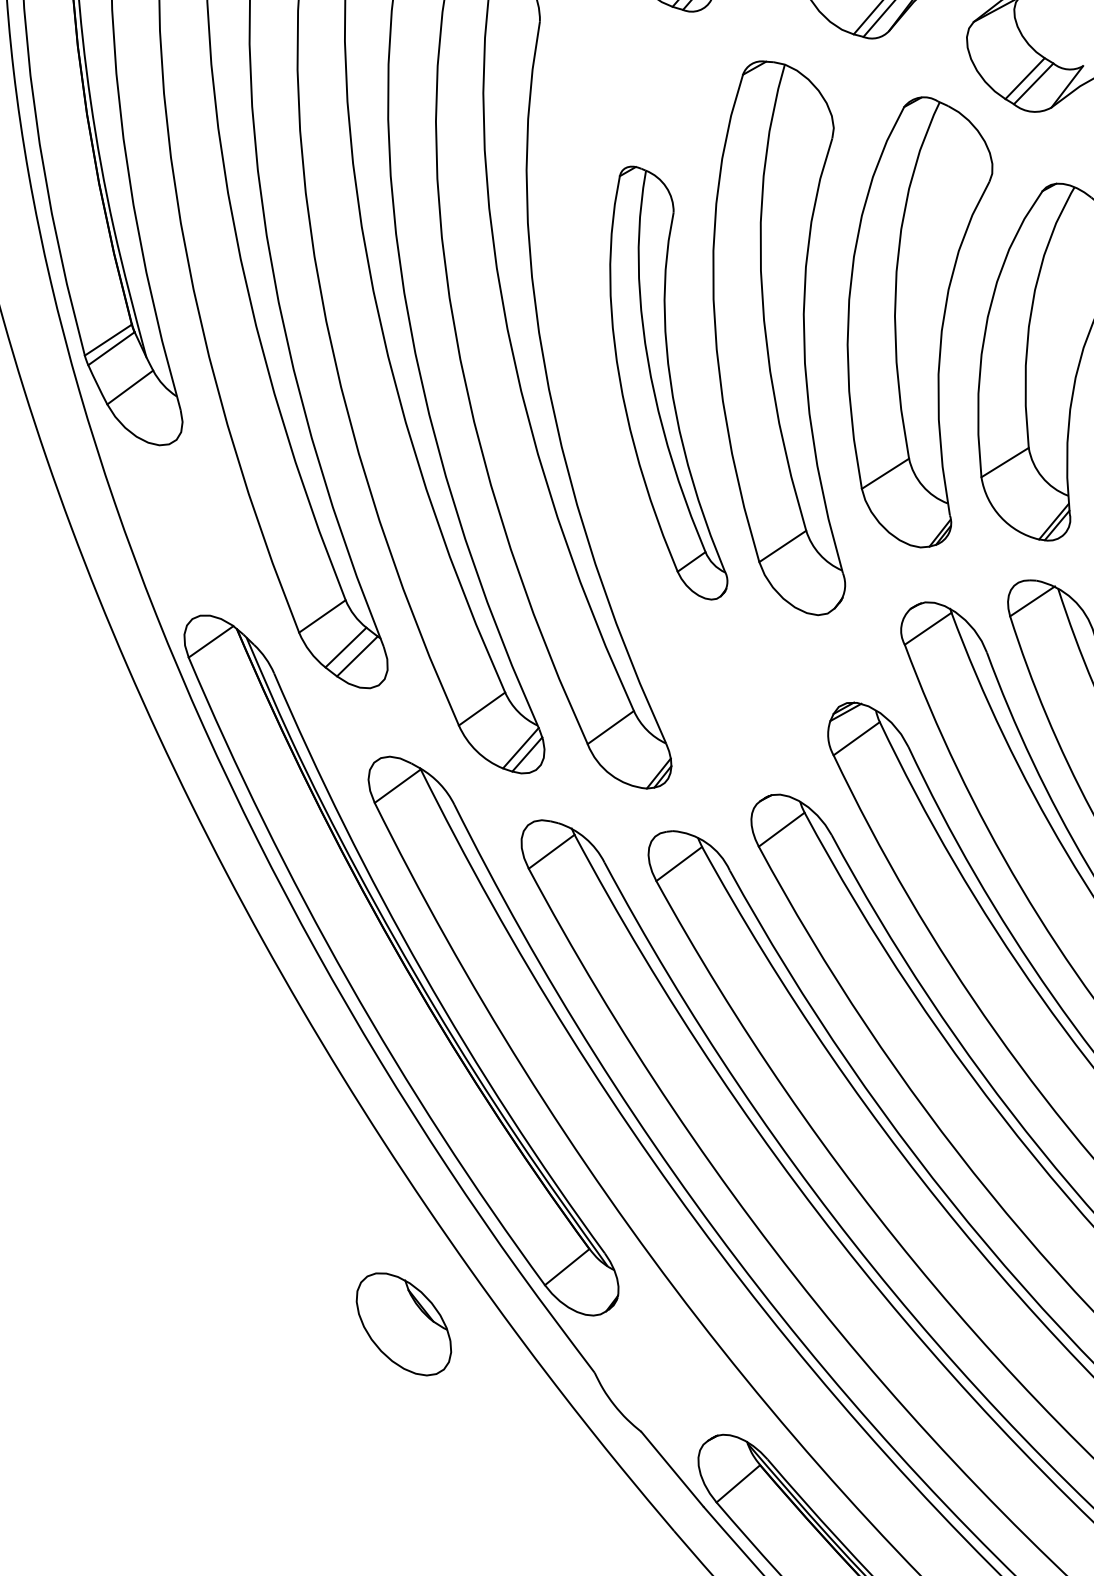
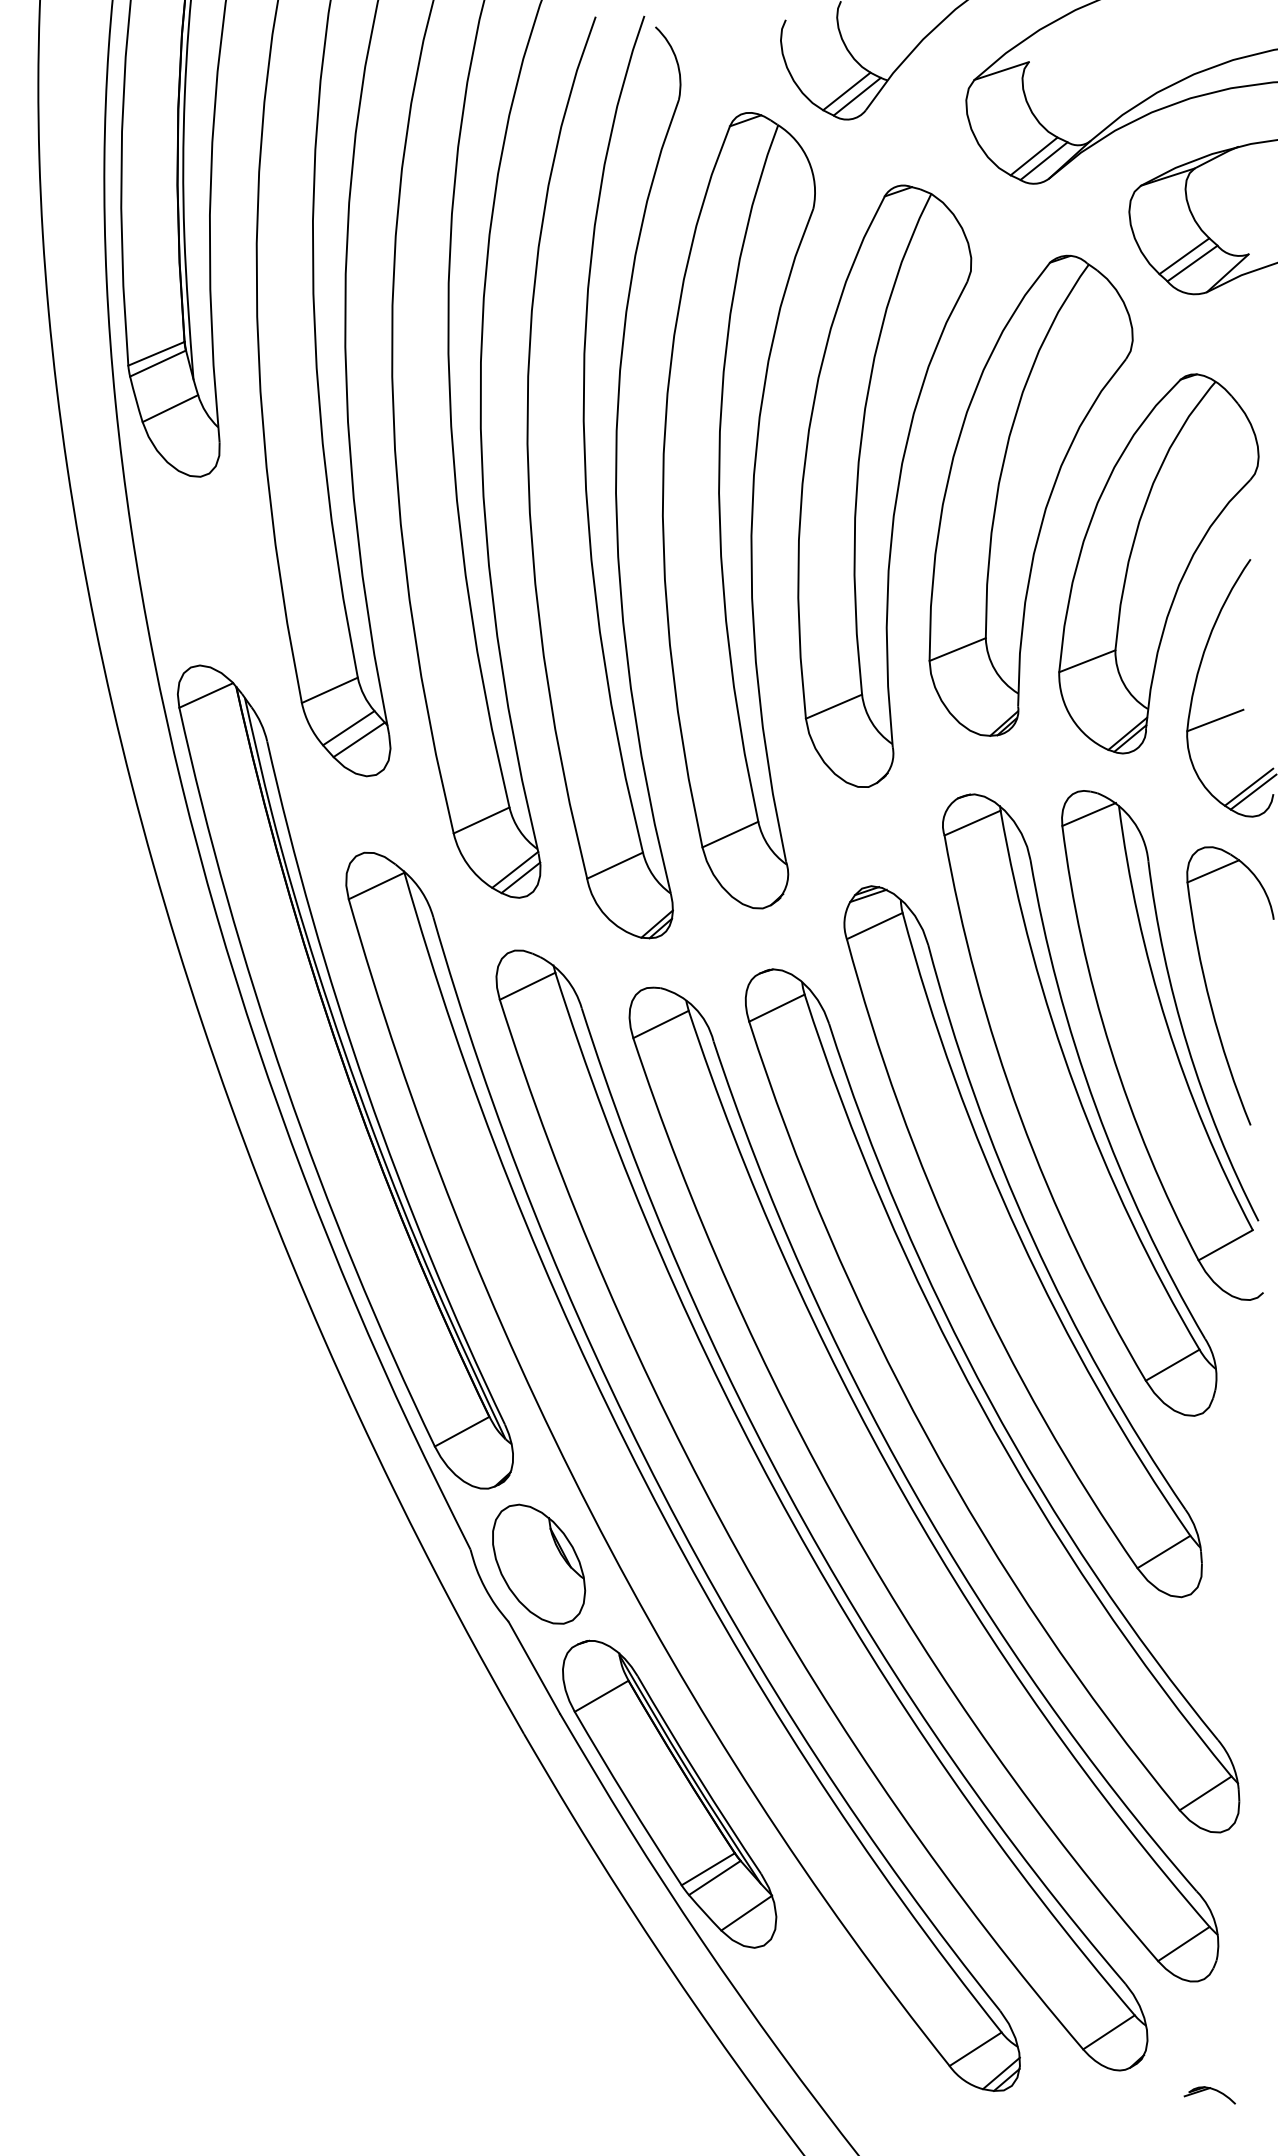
part: (663, 384) -> (738, 510), size x1.67
part: (404, 1323) -> (539, 1563), moved

